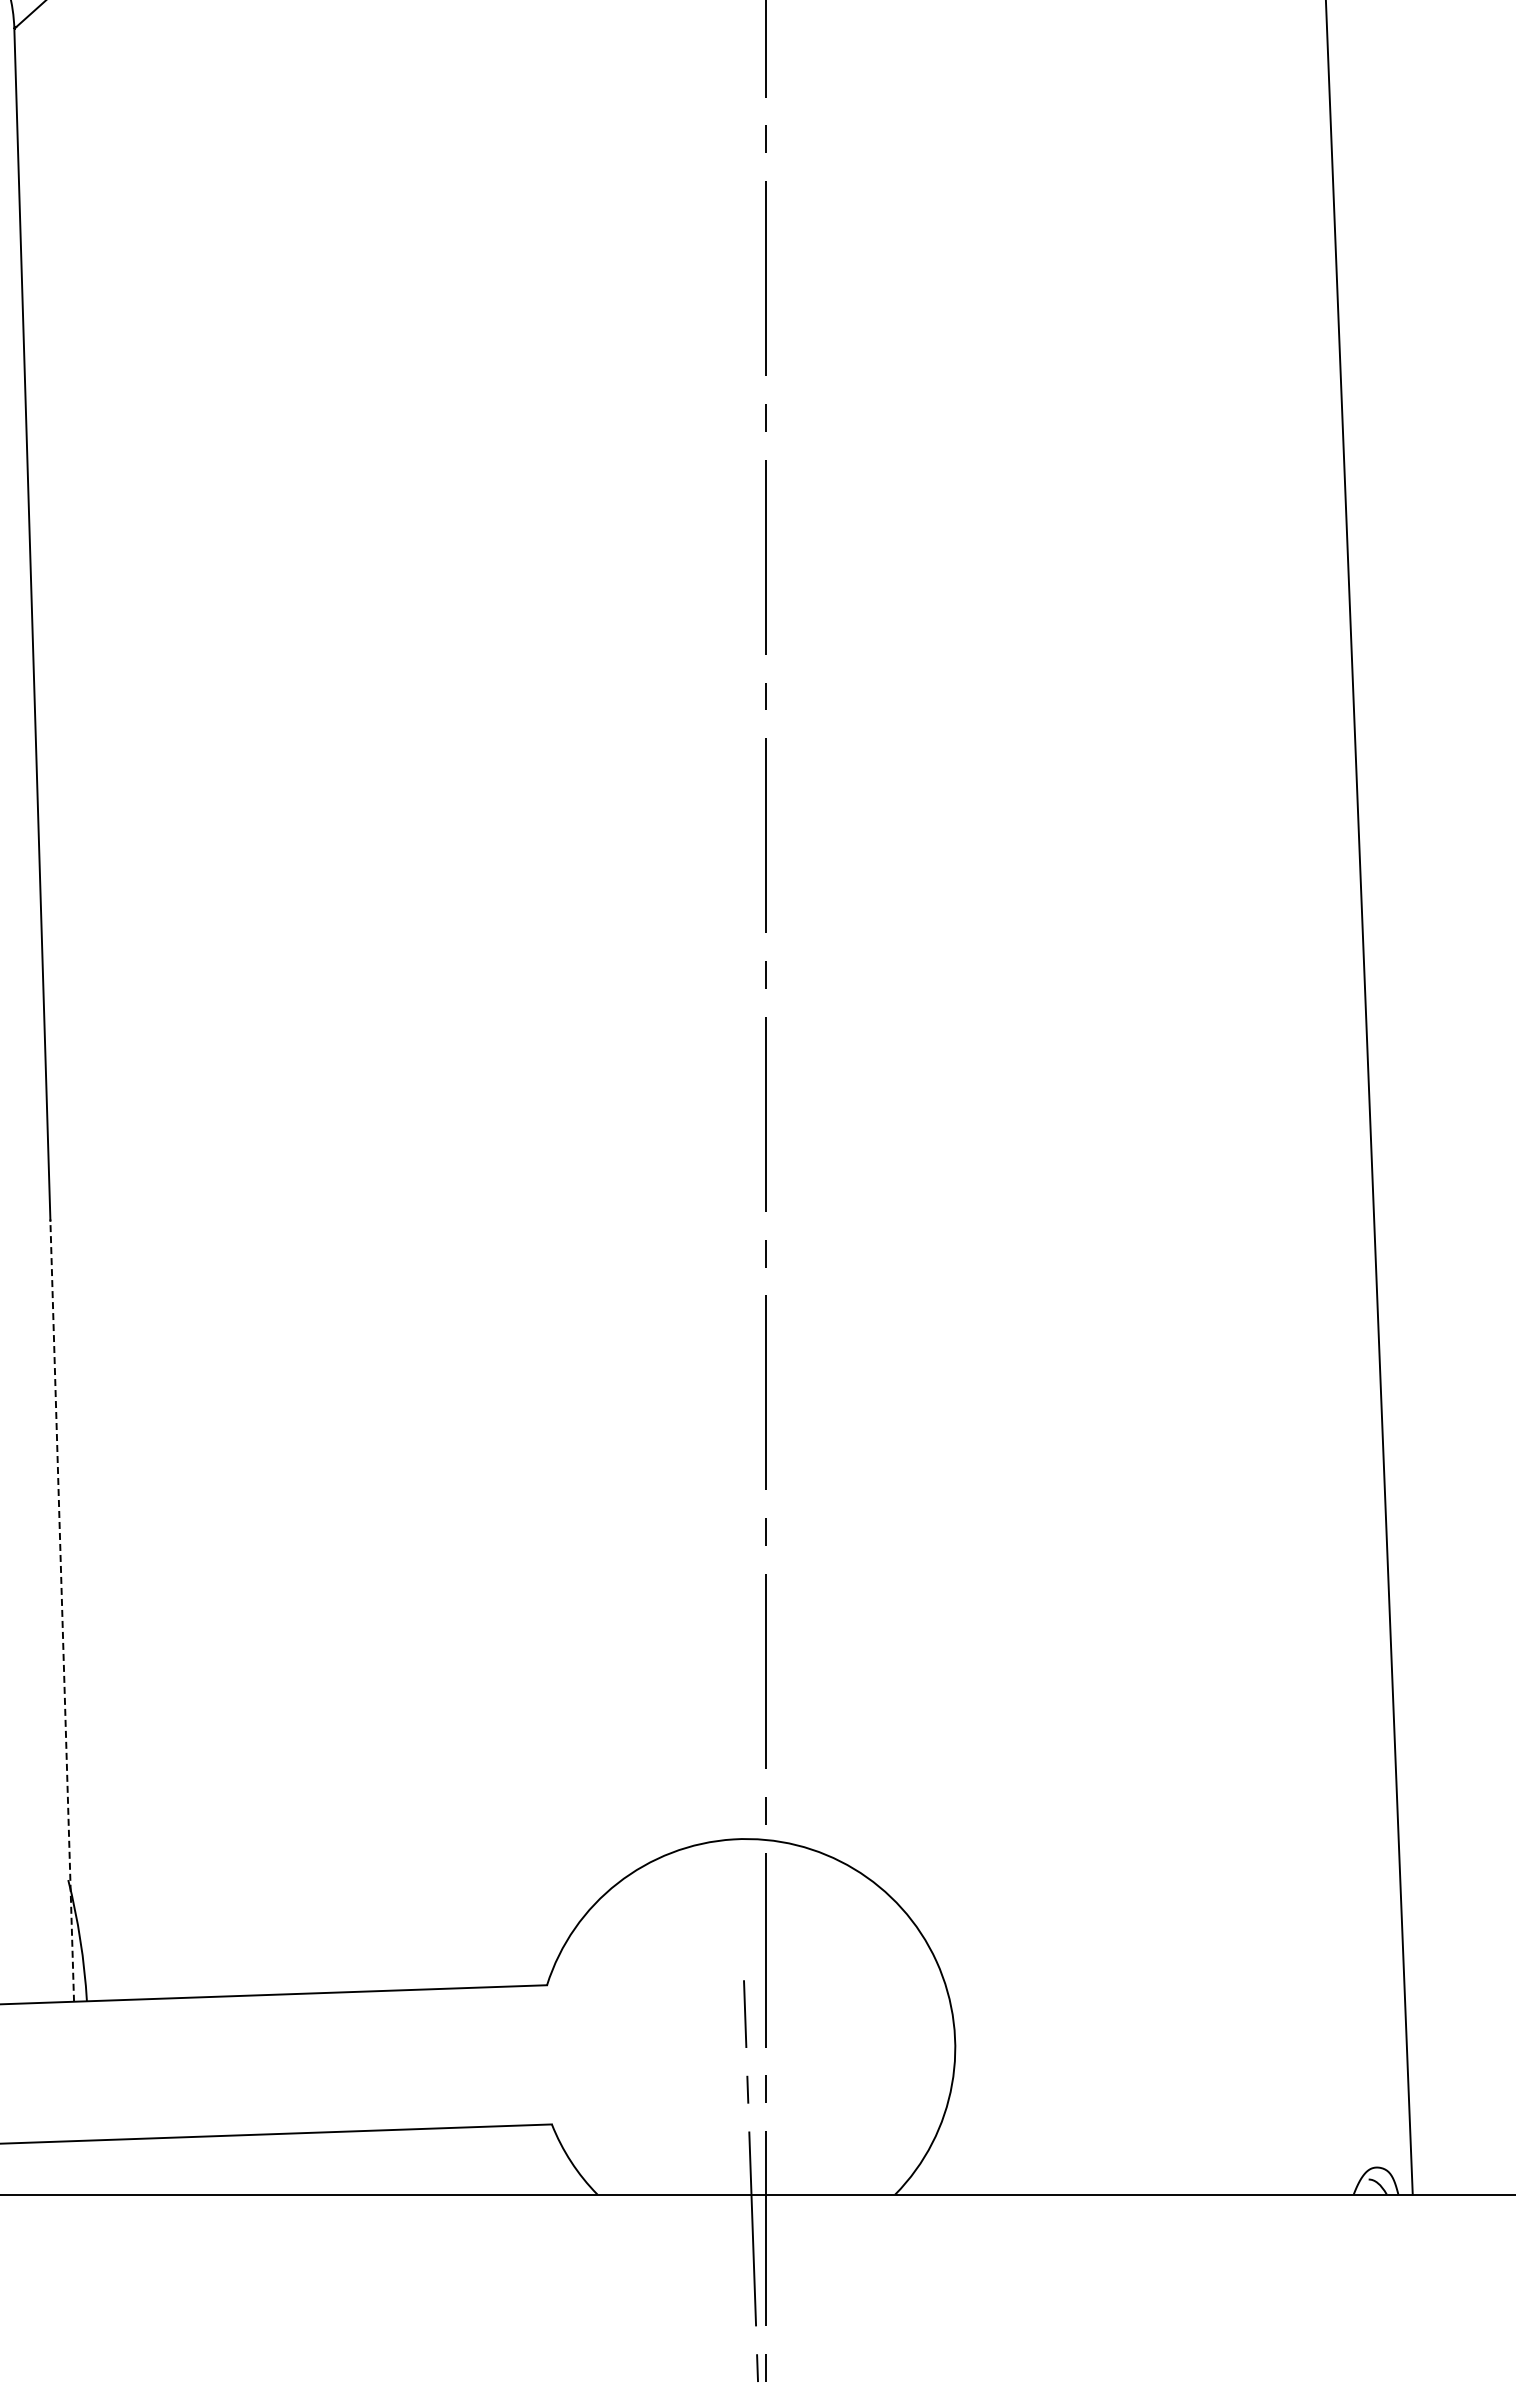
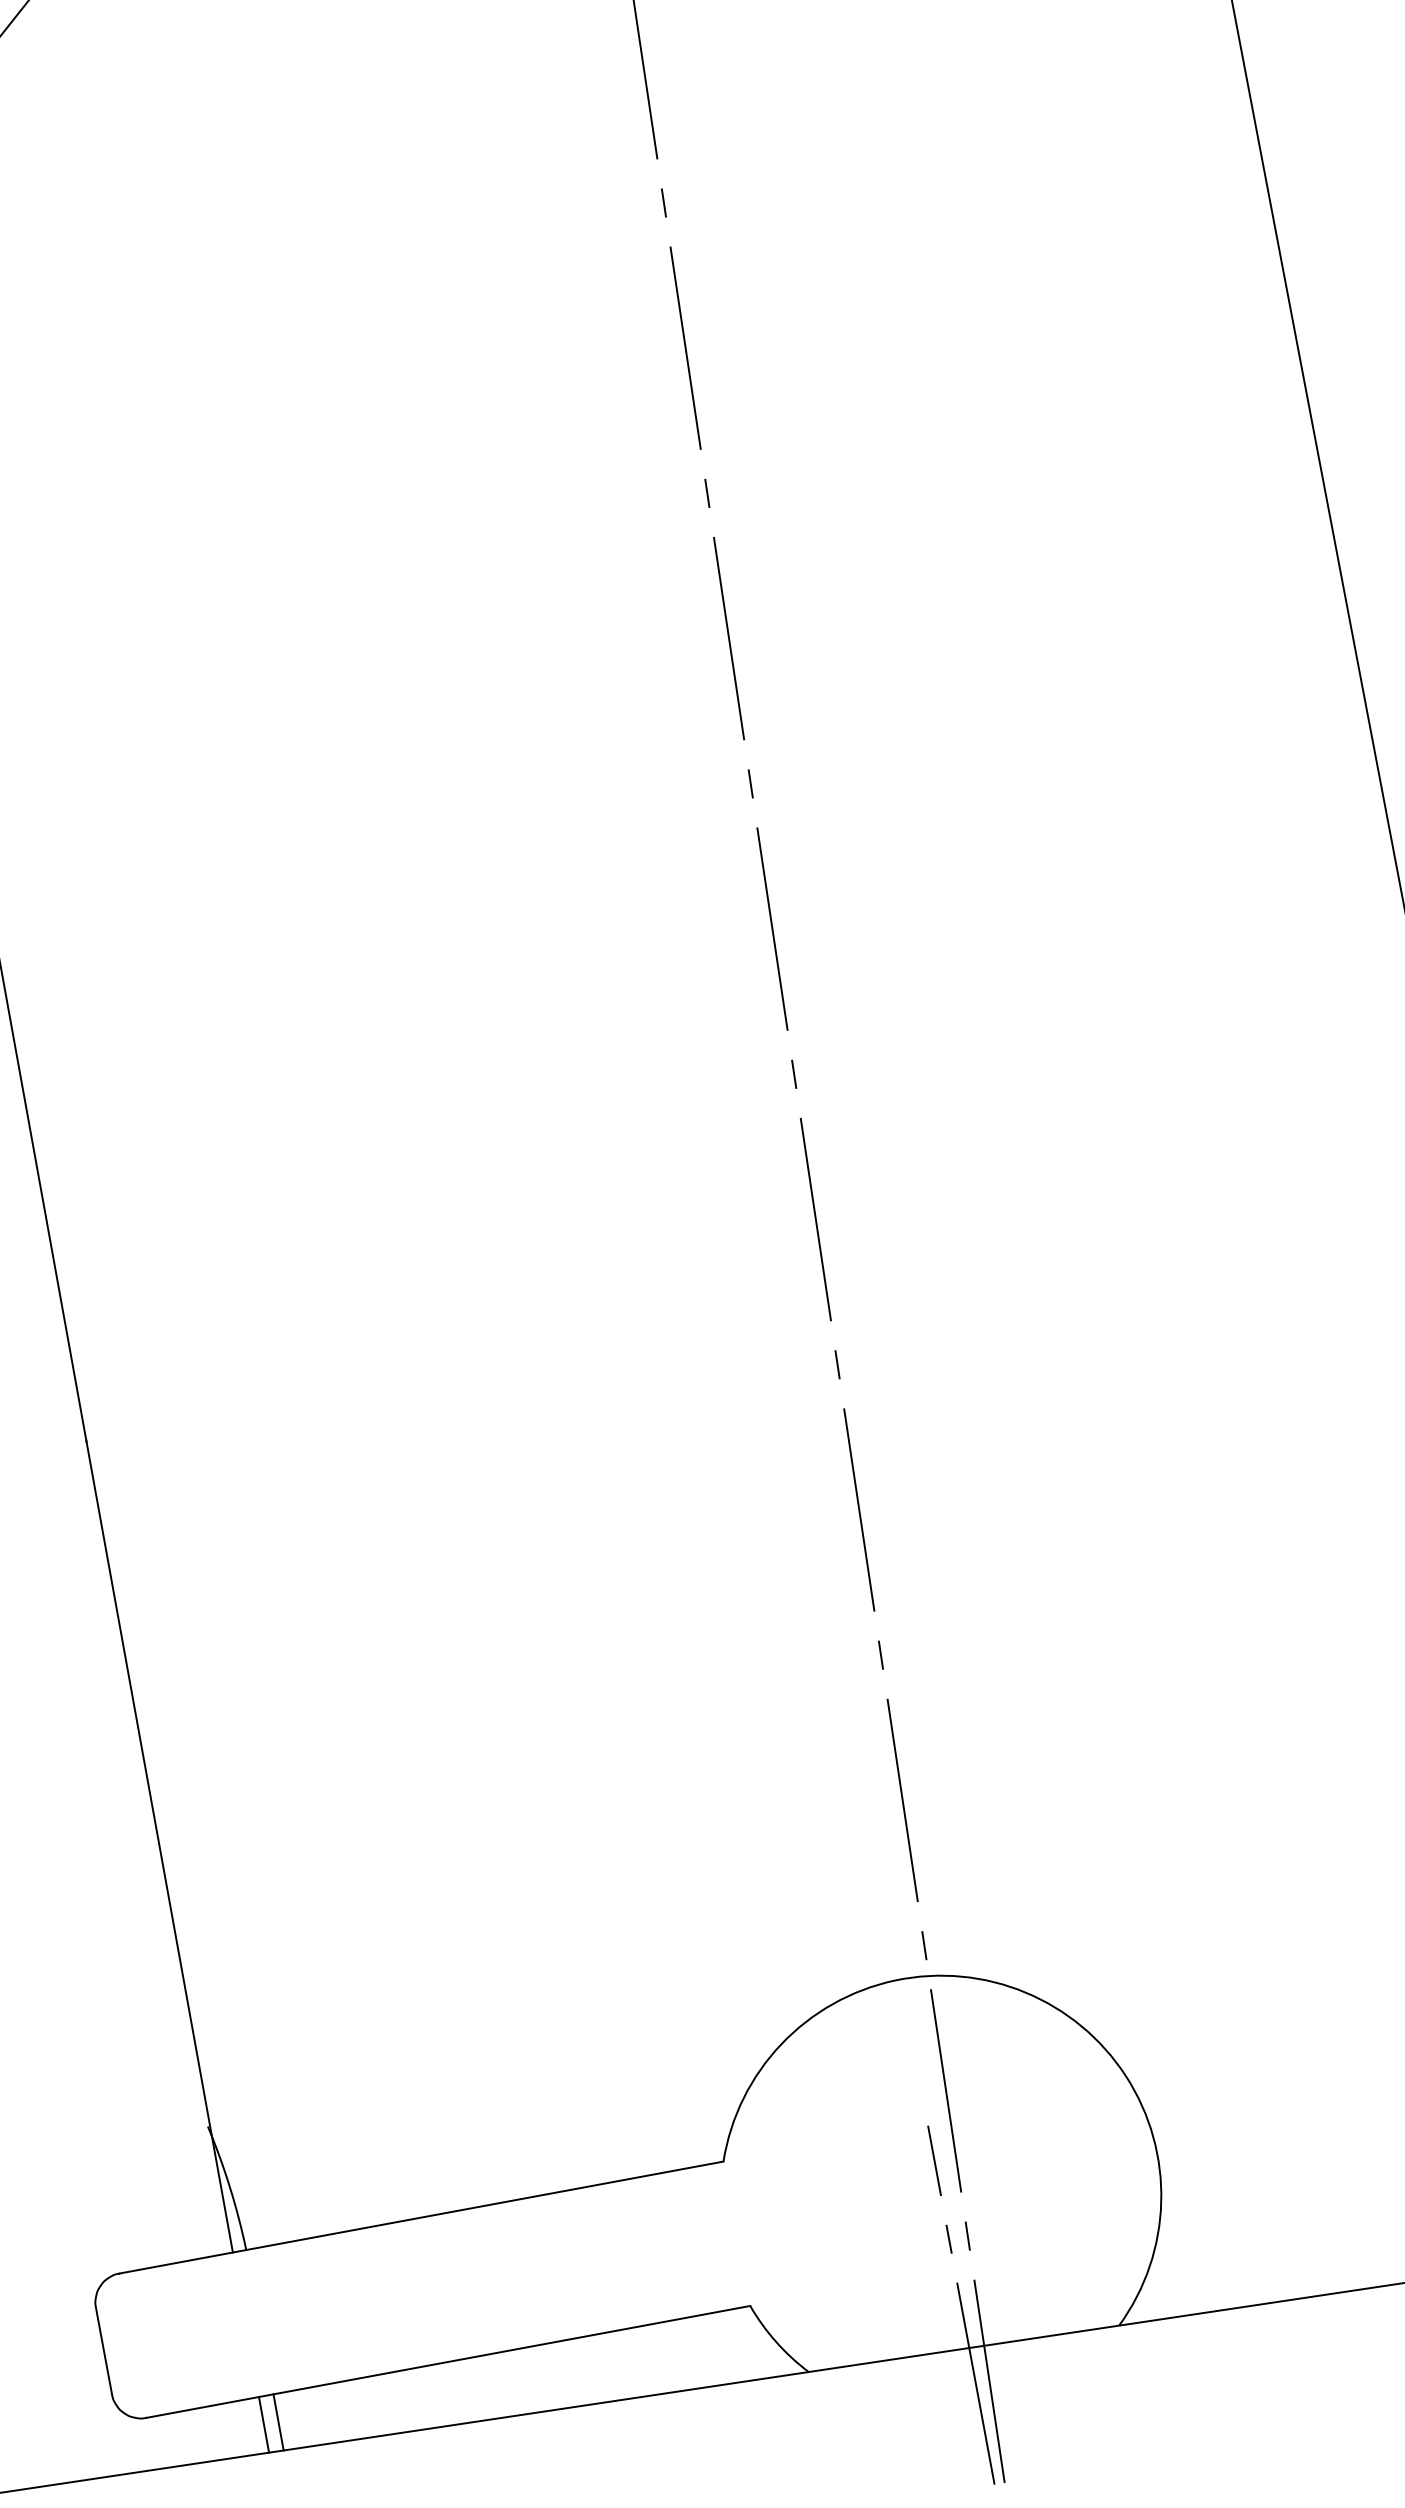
line: (62, 1610) -> (159, 1846), dashed -> solid
line: (78, 2167) -> (263, 2424), added
line: (92, 2167) -> (277, 2422), added

